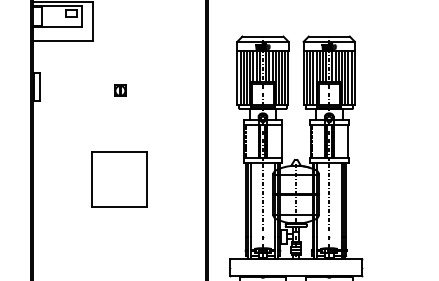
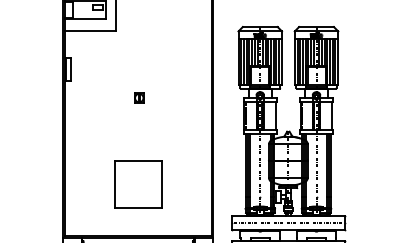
part: (120, 90) -> (139, 97), moved
part: (119, 179) -> (138, 184), moved
line: (296, 268) -> (288, 223), added

